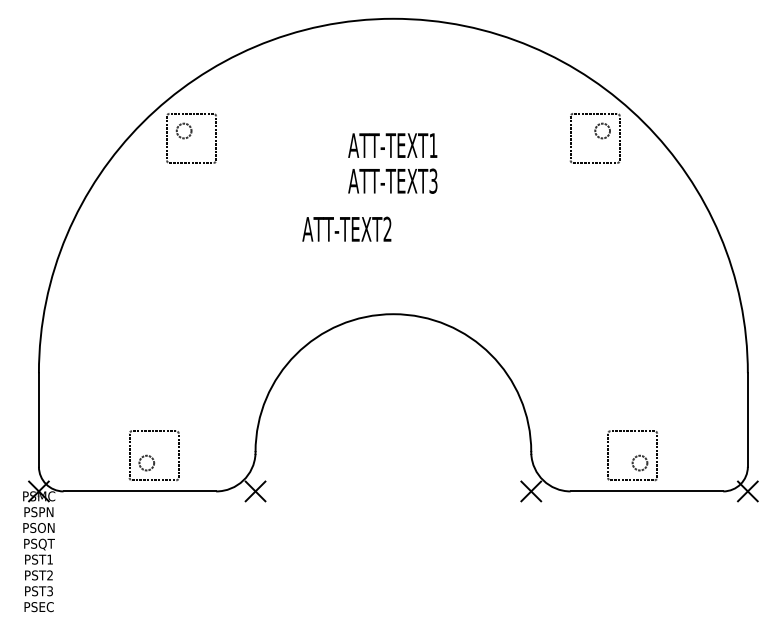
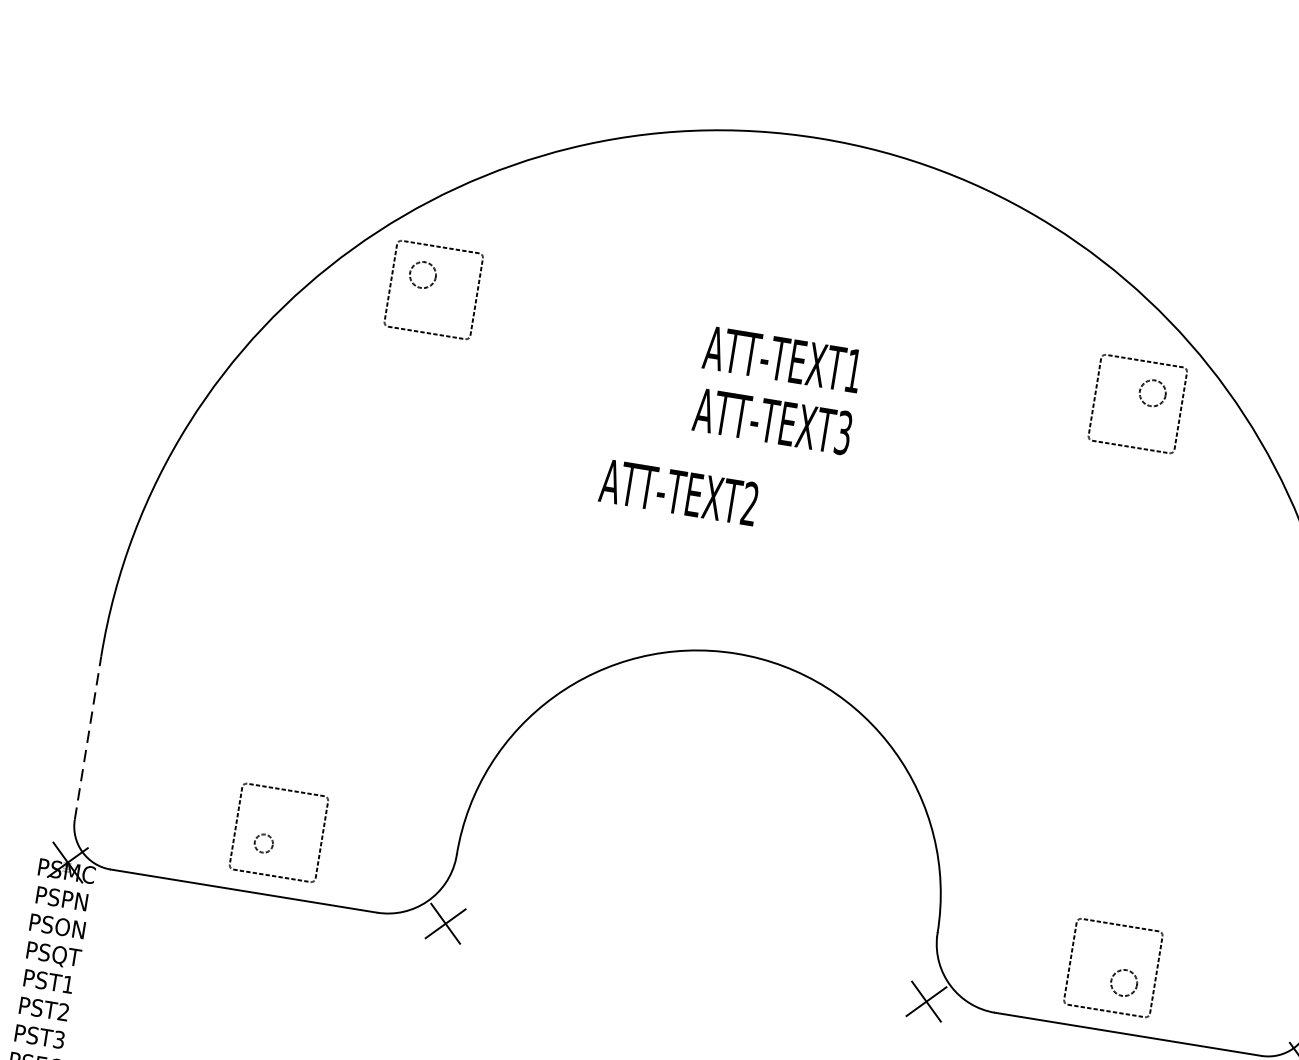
line: (38, 420) -> (87, 738), solid -> dashed
circle: (146, 462) -> (263, 842), size x0.7

